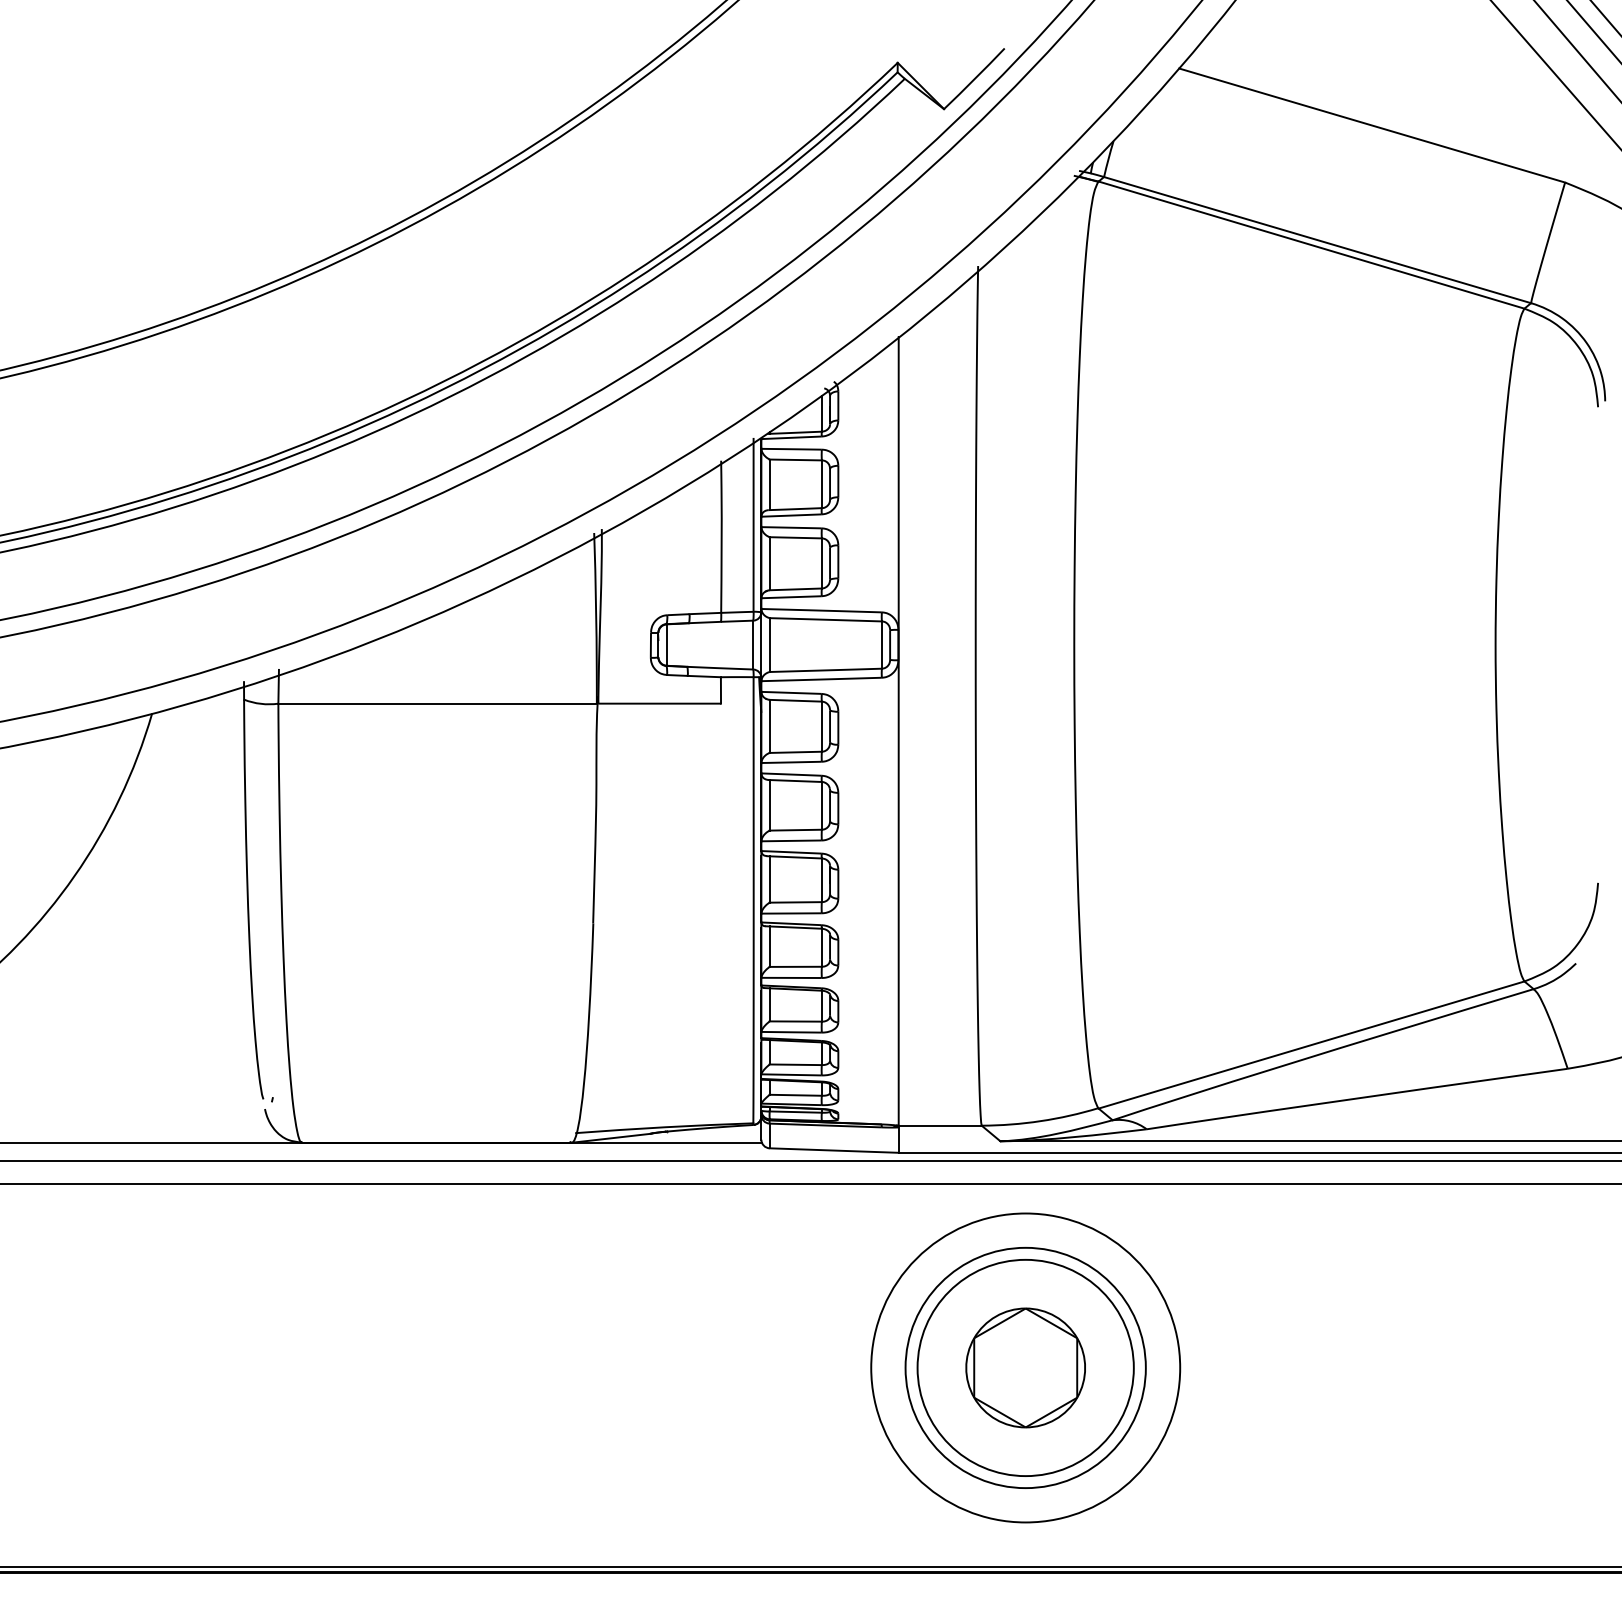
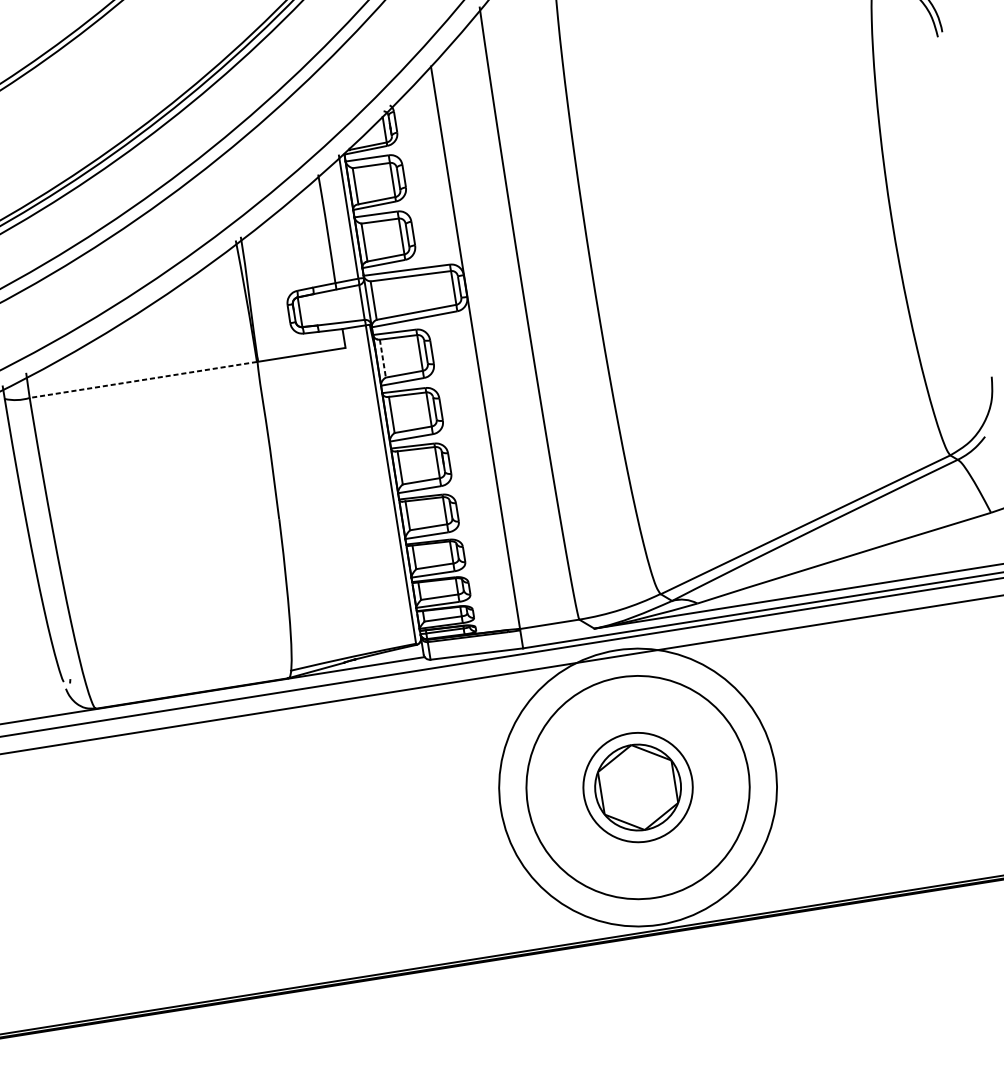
line: (437, 703) -> (143, 379), solid -> dashed
line: (769, 726) -> (382, 358), solid -> dashed
circle: (1025, 1367) -> (637, 787), size x0.7
circle: (1025, 1367) -> (637, 787), size x1.6

